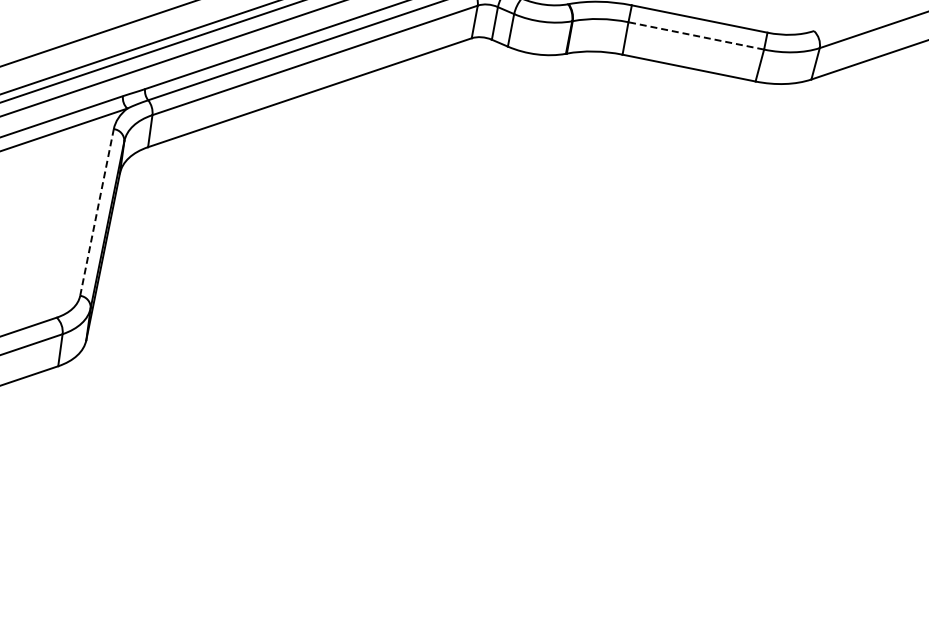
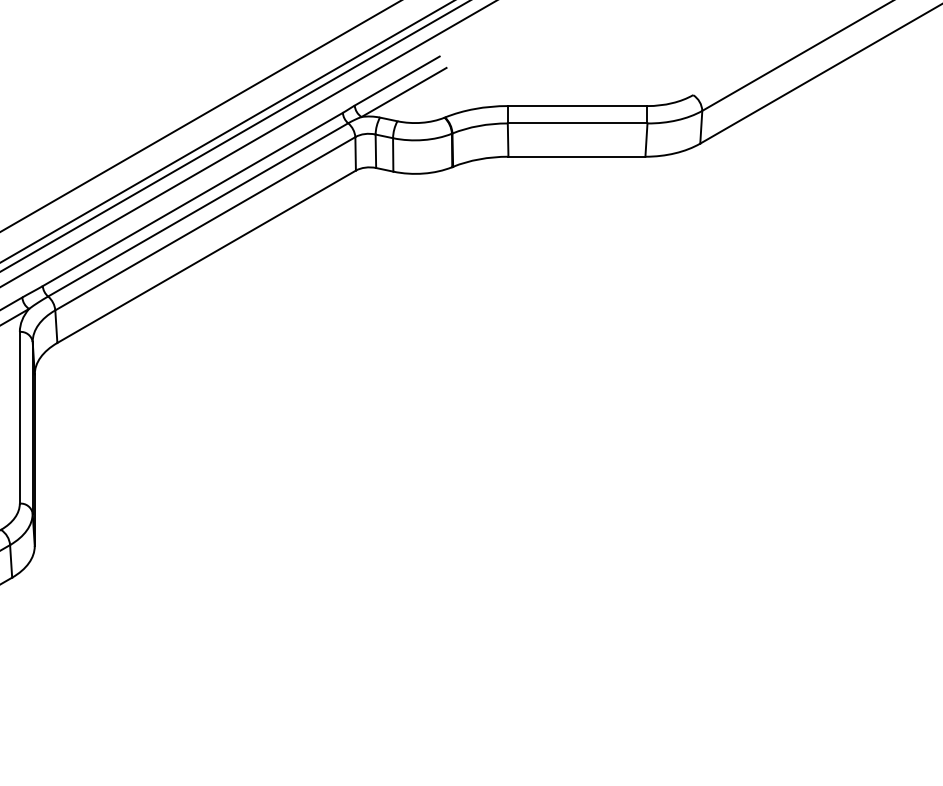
line: (696, 35) -> (577, 123), dashed -> solid
line: (96, 212) -> (19, 417), dashed -> solid

